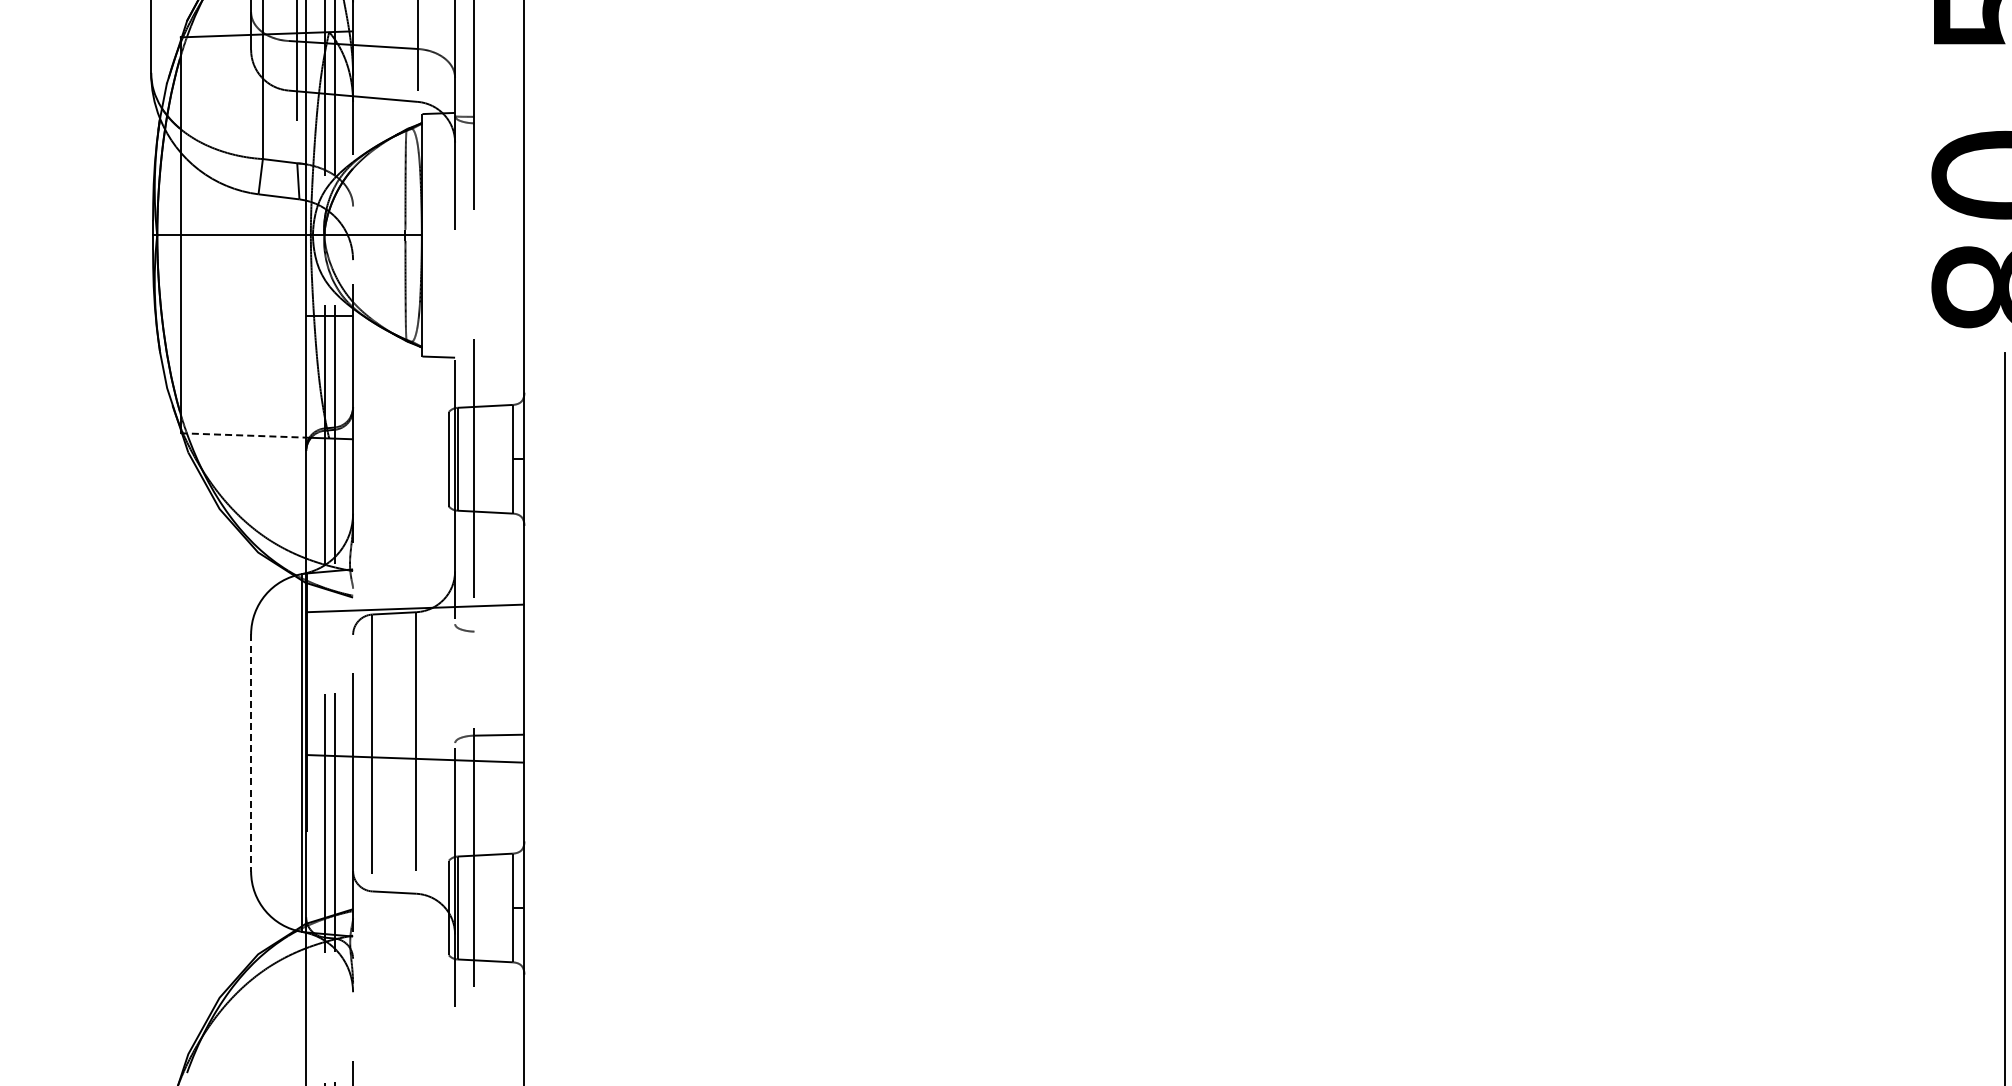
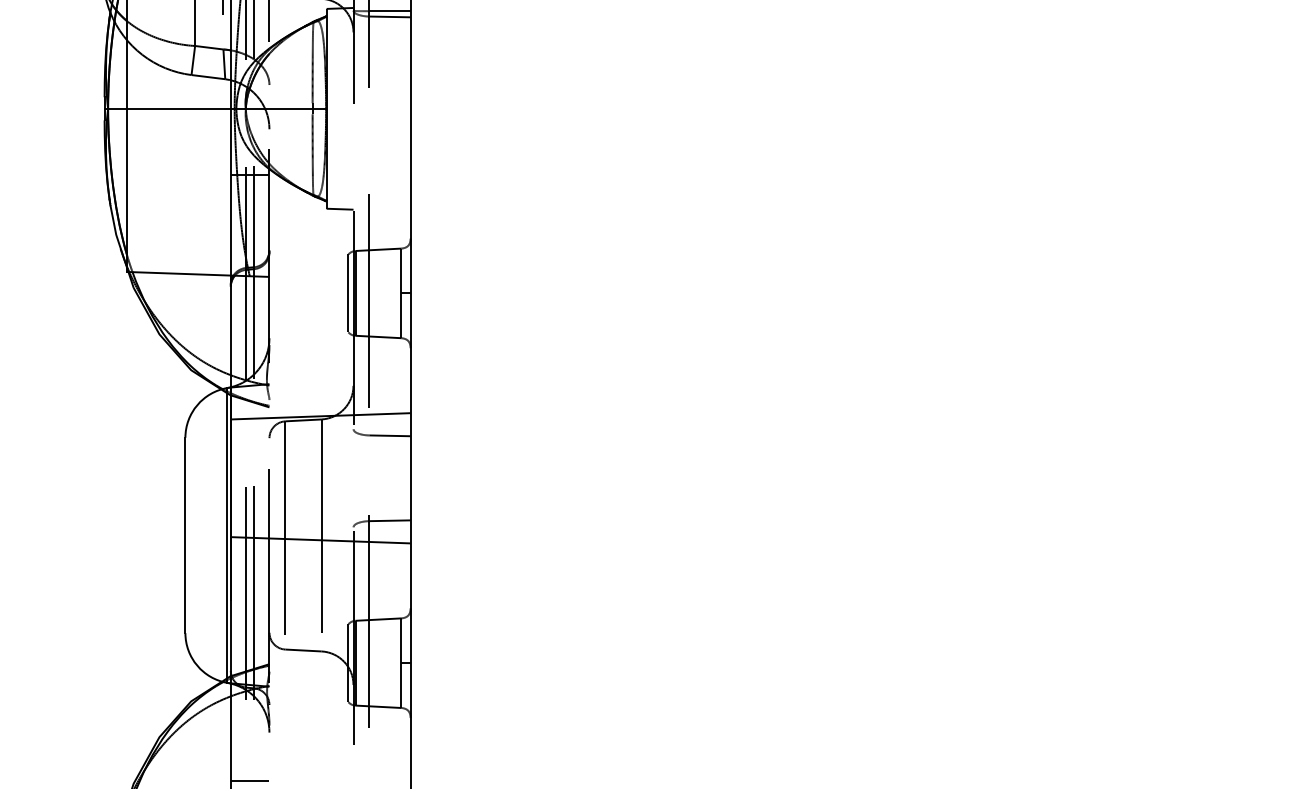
line: (499, 116) -> (390, 10), added
line: (499, 123) -> (390, 16), added
line: (243, 435) -> (179, 273), dashed -> solid
line: (499, 631) -> (390, 435), added
line: (251, 753) -> (185, 535), dashed -> solid
line: (329, 1050) -> (250, 780), added

